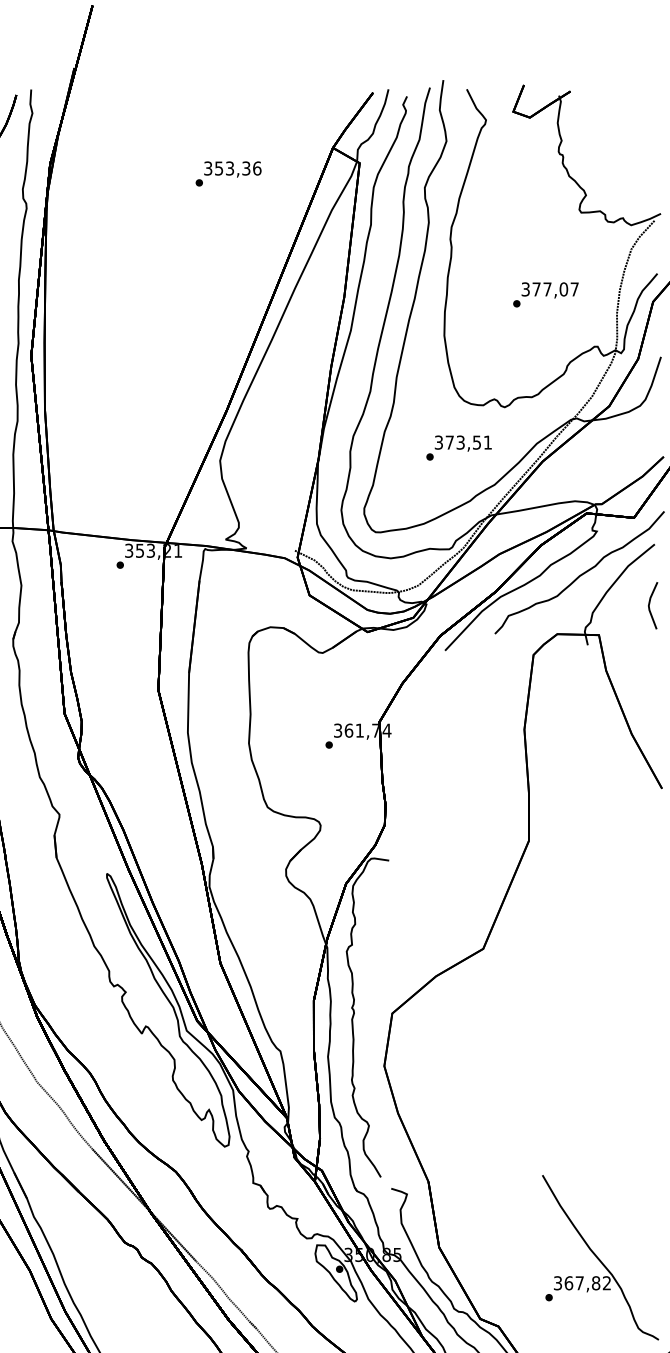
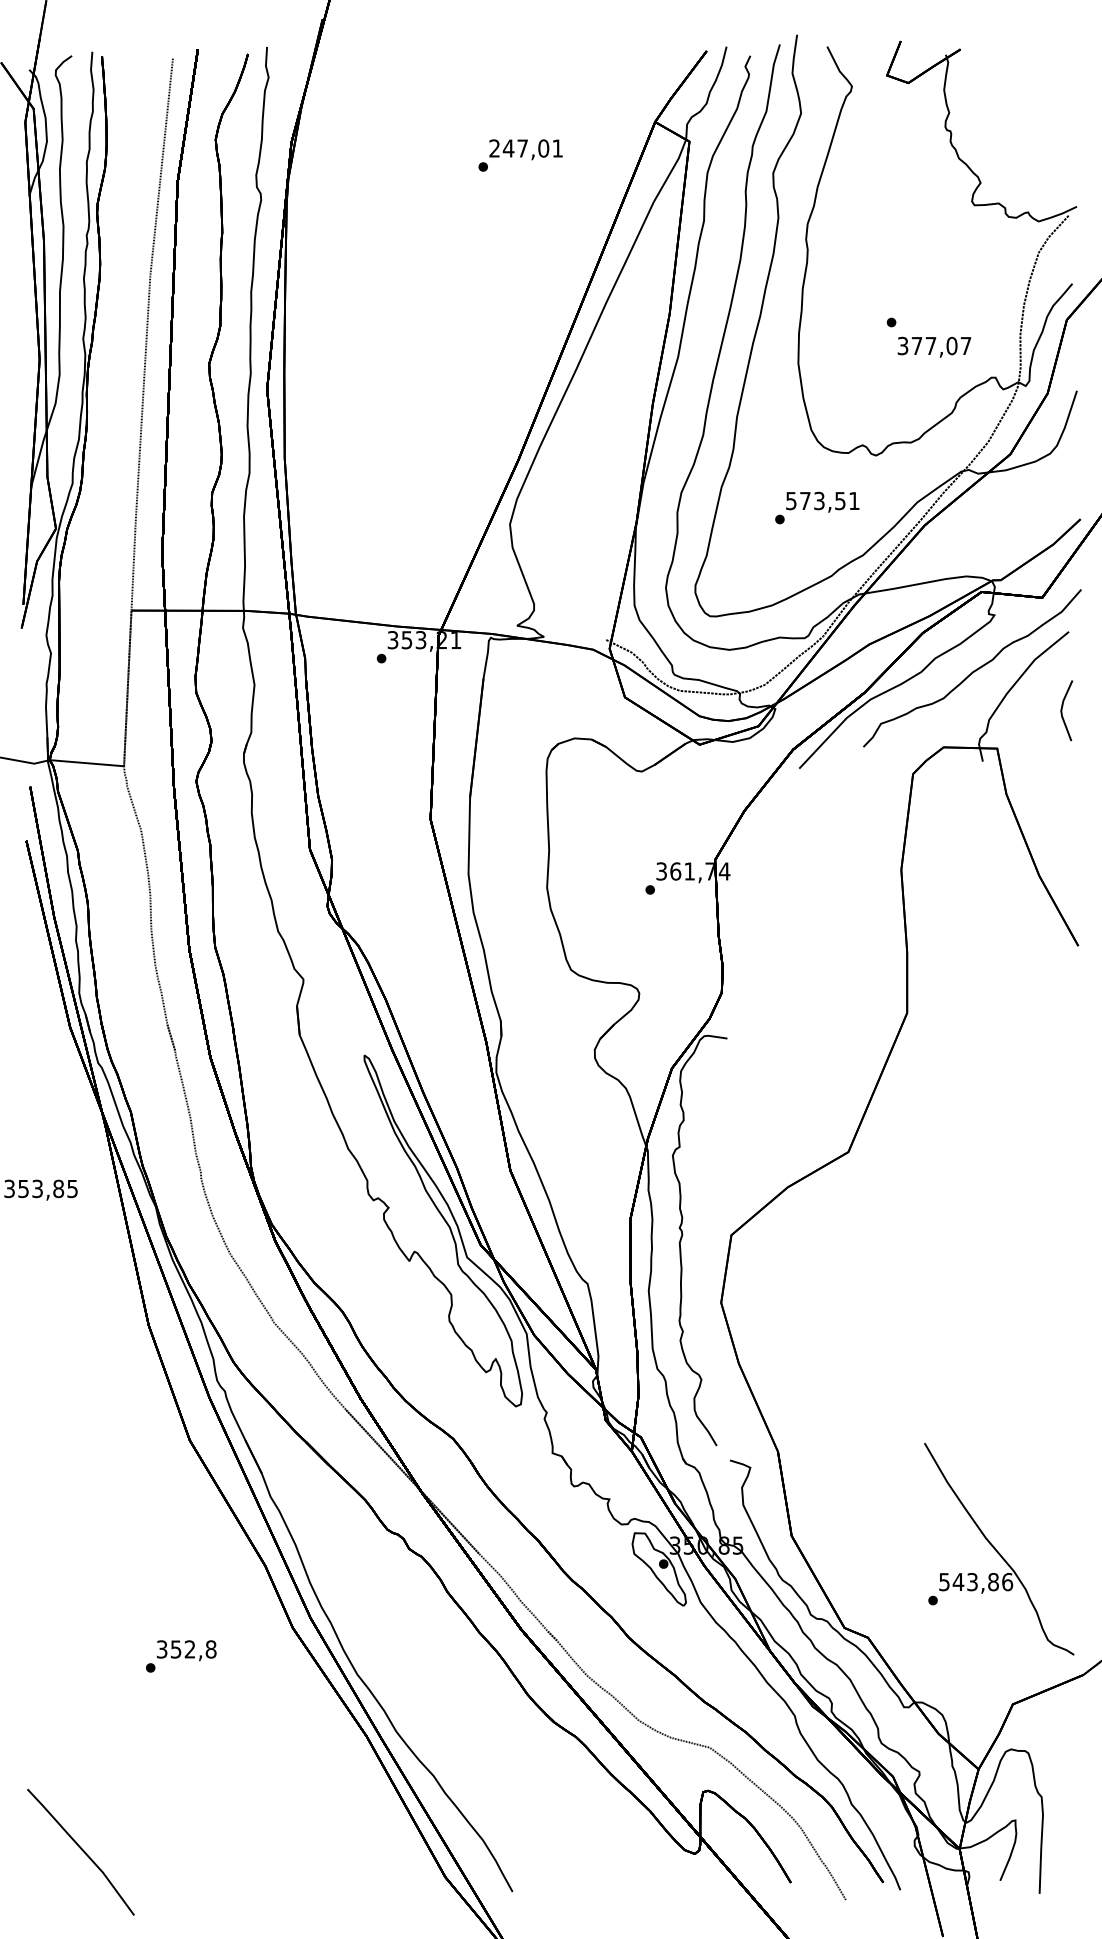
text: (232, 168) -> (526, 148), 353,36 -> 247,01
text: (550, 289) -> (934, 346), moved
text: (439, 442) -> (791, 500), 373,51 -> 573,51
text: (582, 1282) -> (976, 1581), 367,82 -> 543,86

